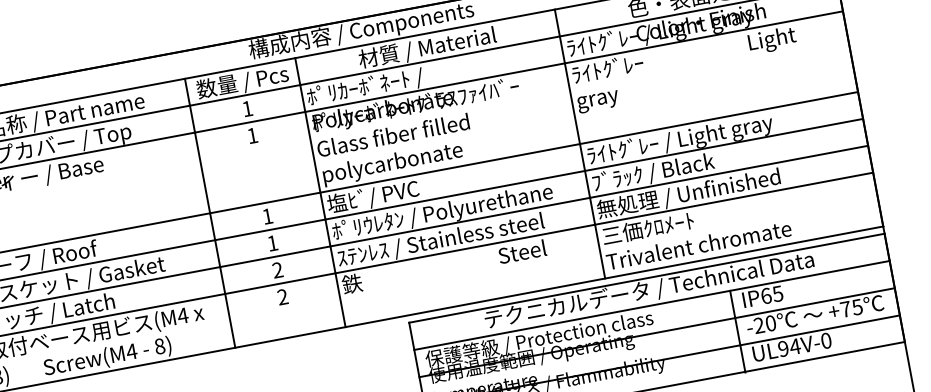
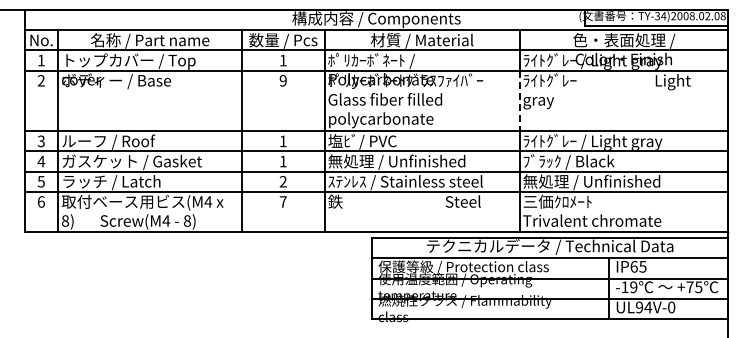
line: (572, 104) -> (519, 101), solid -> dashed
text: (251, 135) -> (282, 80), 1 -> 9
text: (442, 212) -> (410, 162), ﾎﾟﾘｳﾚﾀﾝ / Polyurethane -> 無処理 / Unfinished
text: (281, 296) -> (282, 201), 2 -> 7
text: (765, 324) -> (629, 287), -20 -> -19

